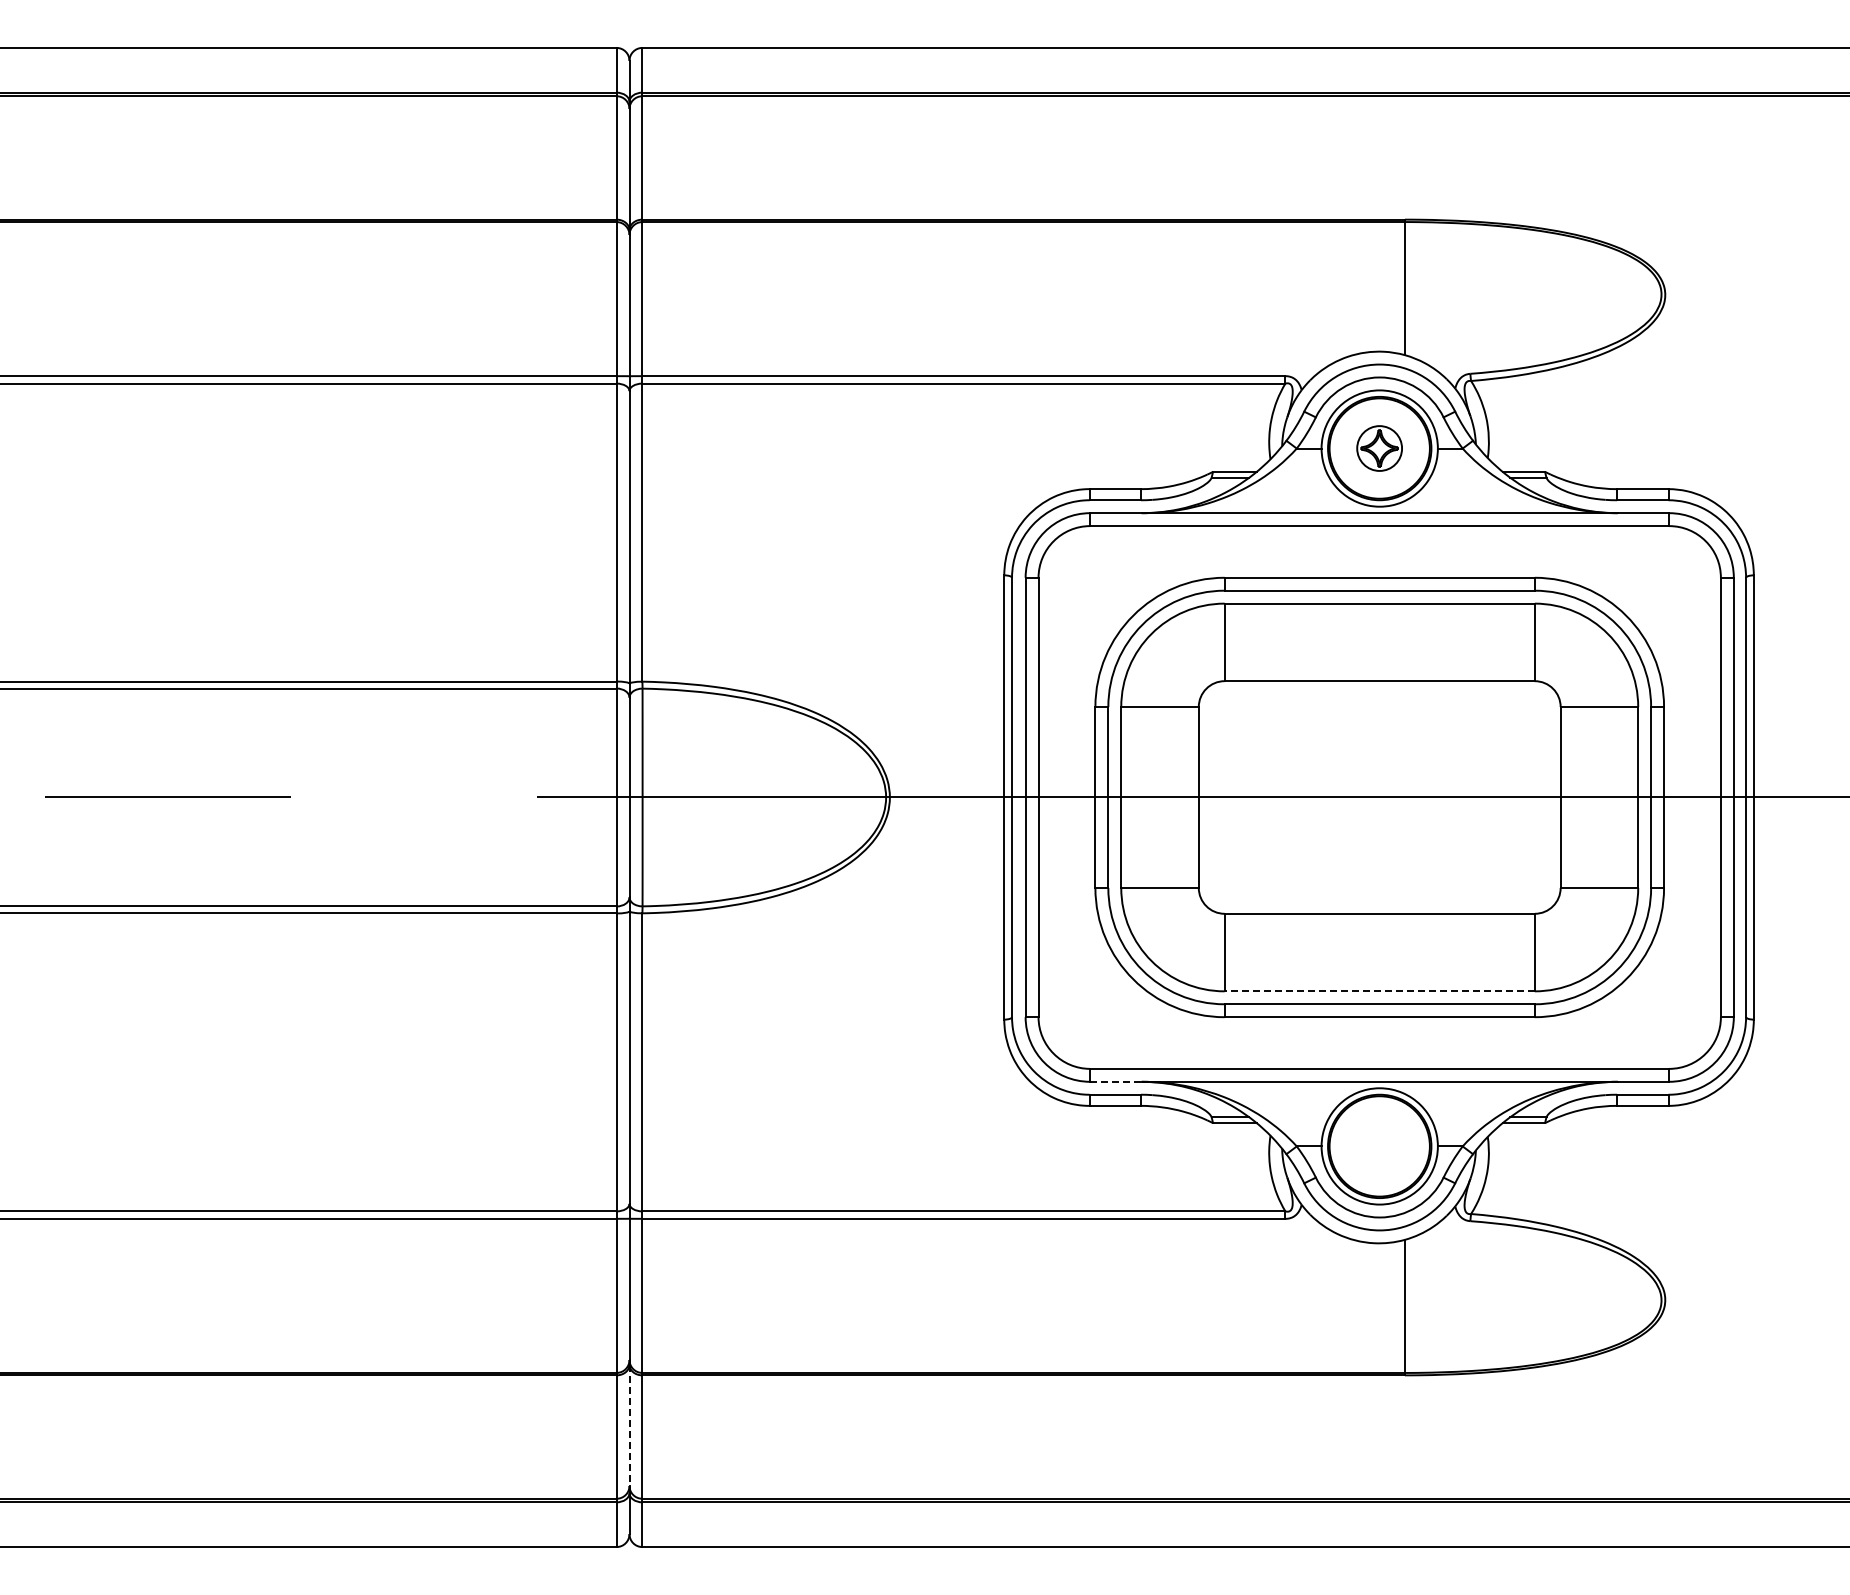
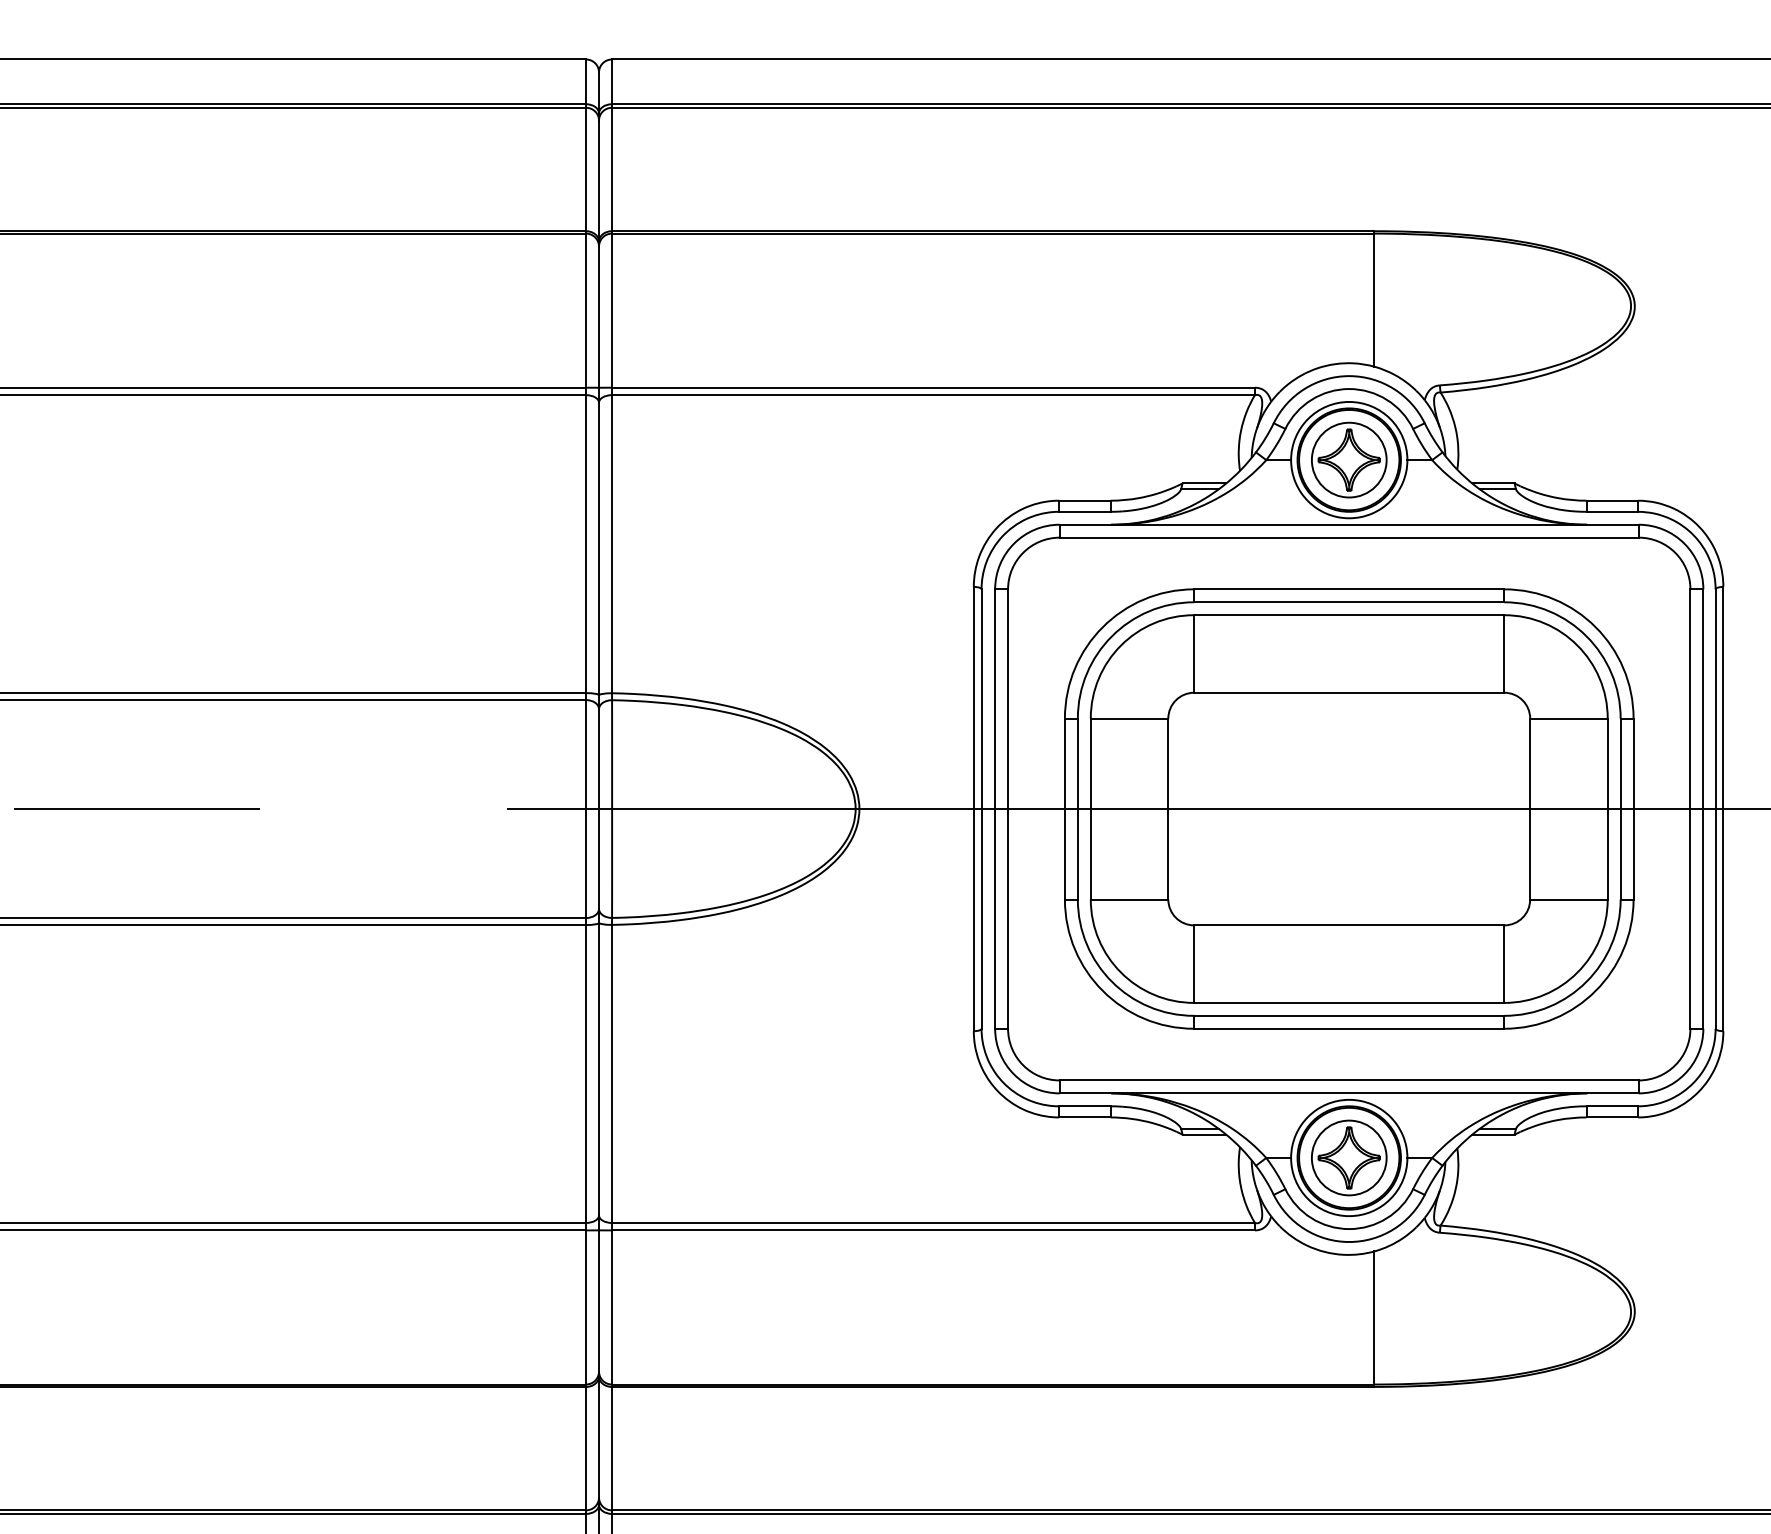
part: (1379, 448) -> (1349, 460), size x1.67
line: (1379, 991) -> (1349, 1003), dashed -> solid
line: (1115, 1081) -> (1085, 1093), dashed -> solid
part: (1379, 1146) -> (1349, 1158), added
line: (629, 1425) -> (599, 1437), dashed -> solid

